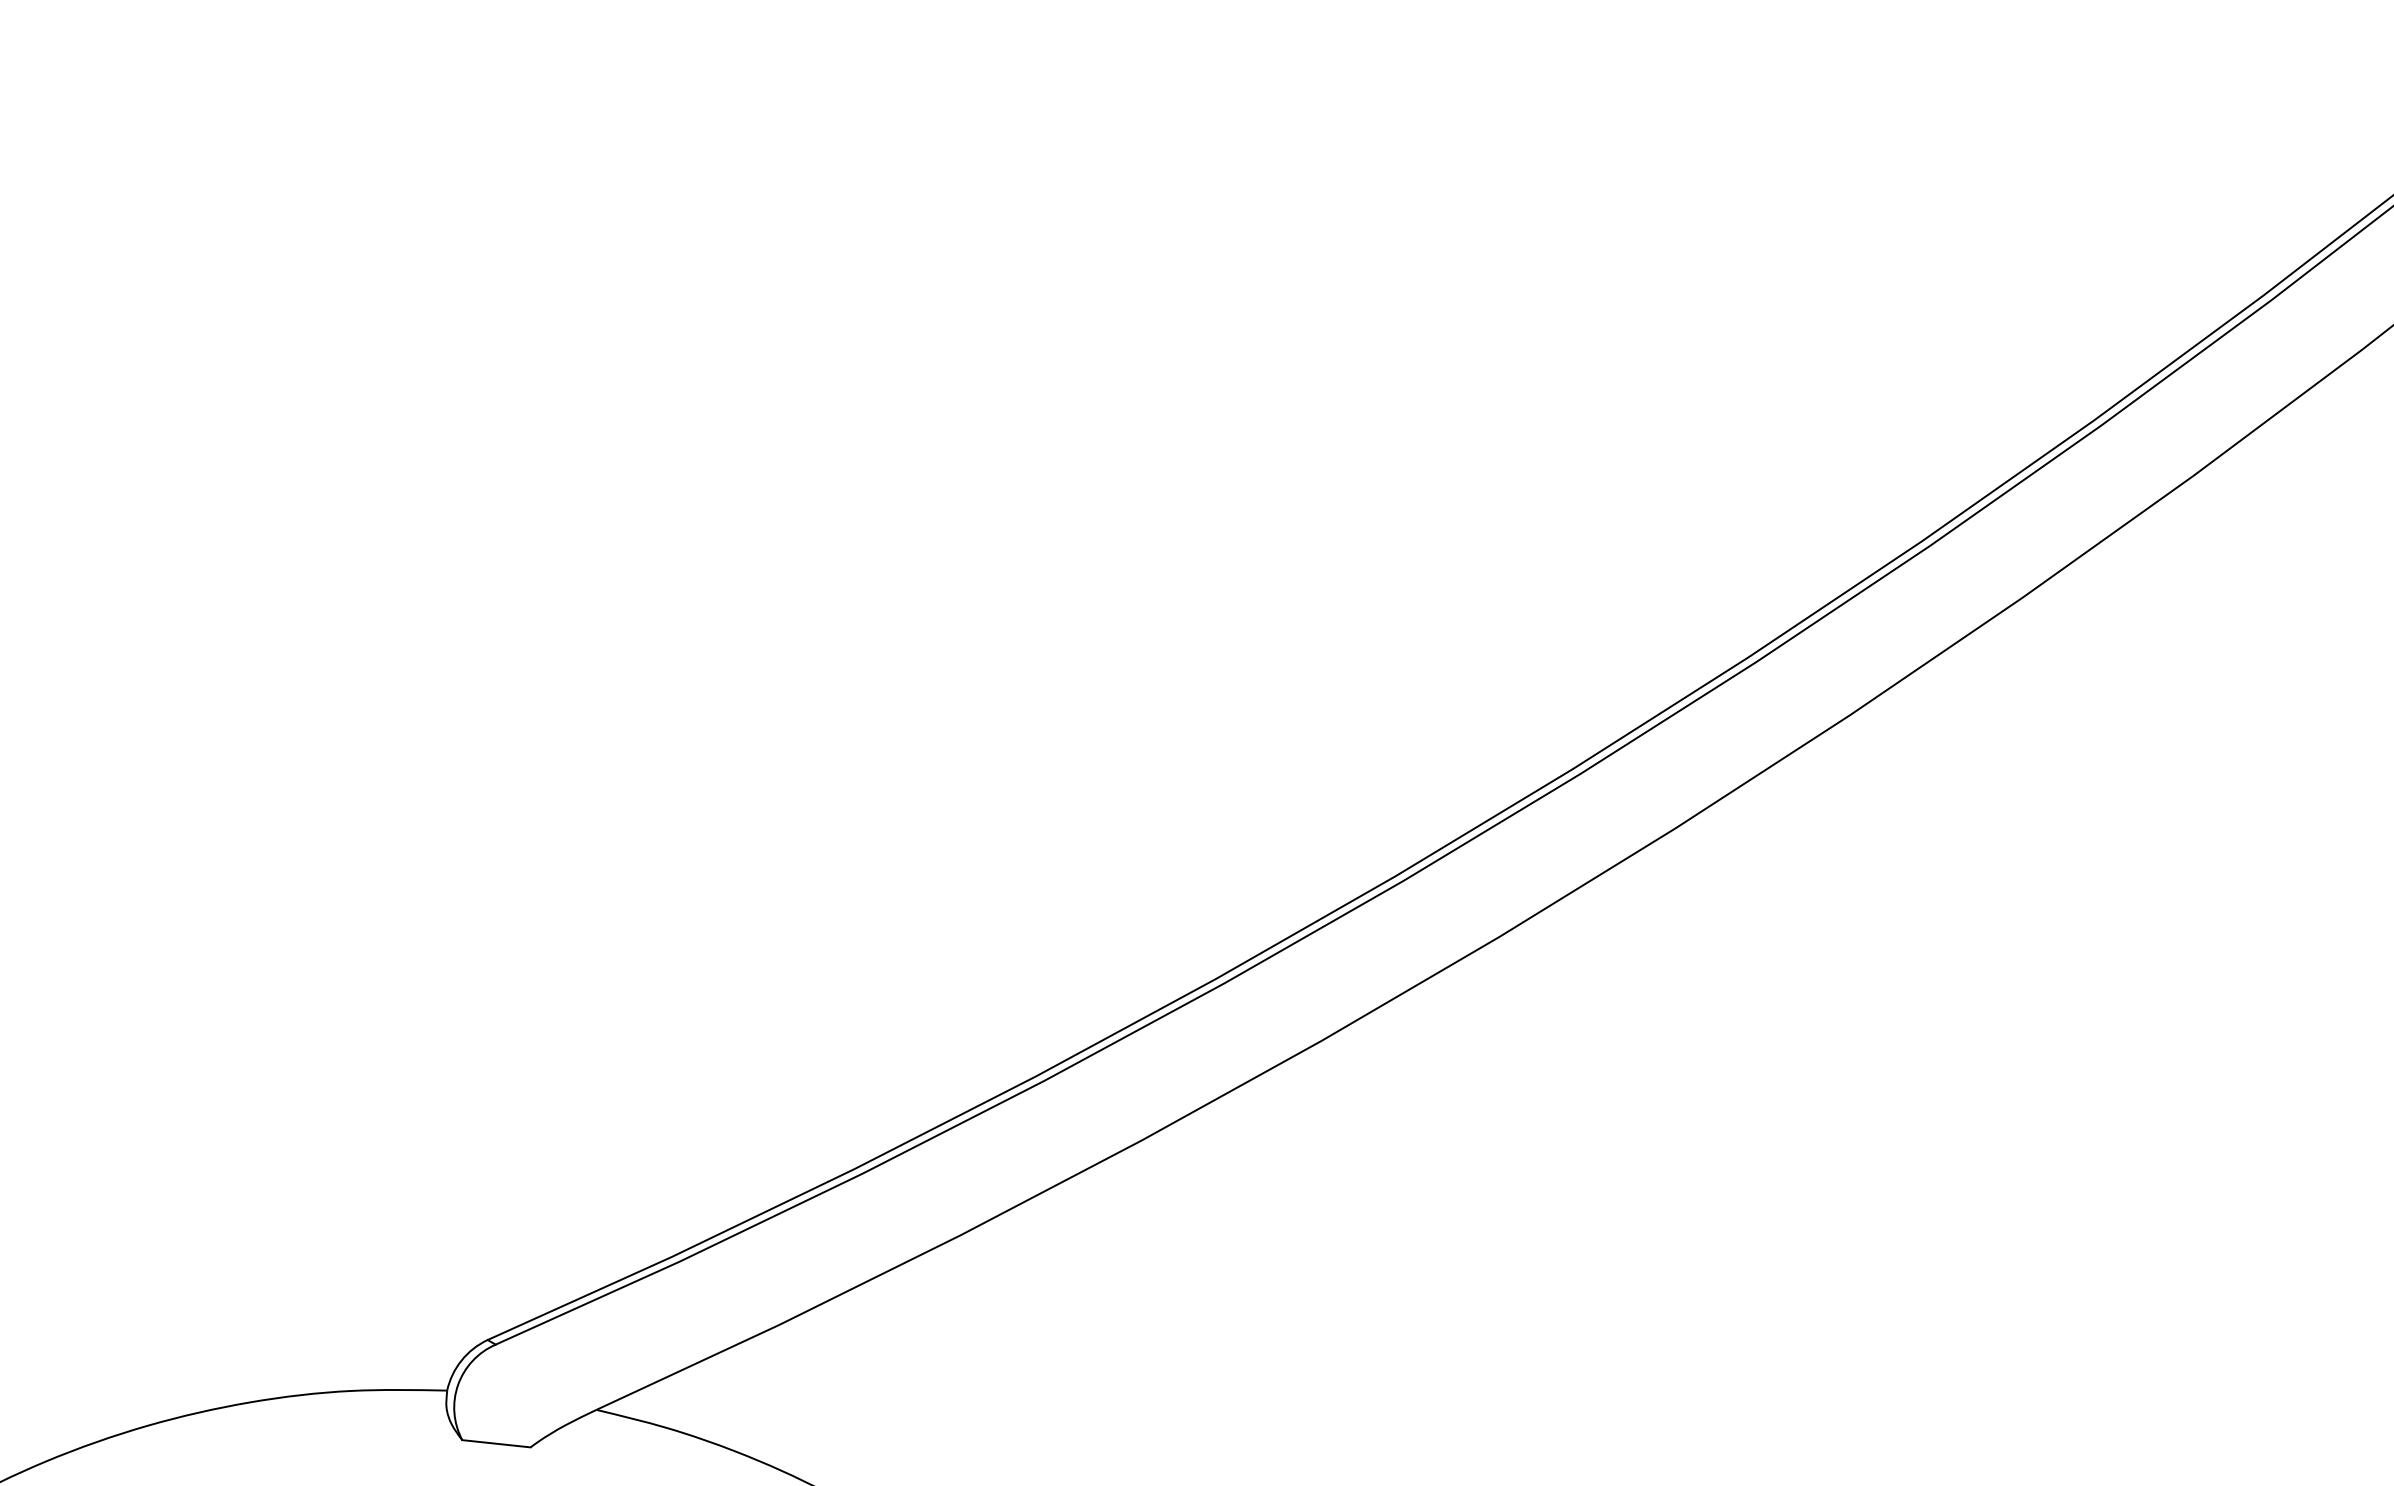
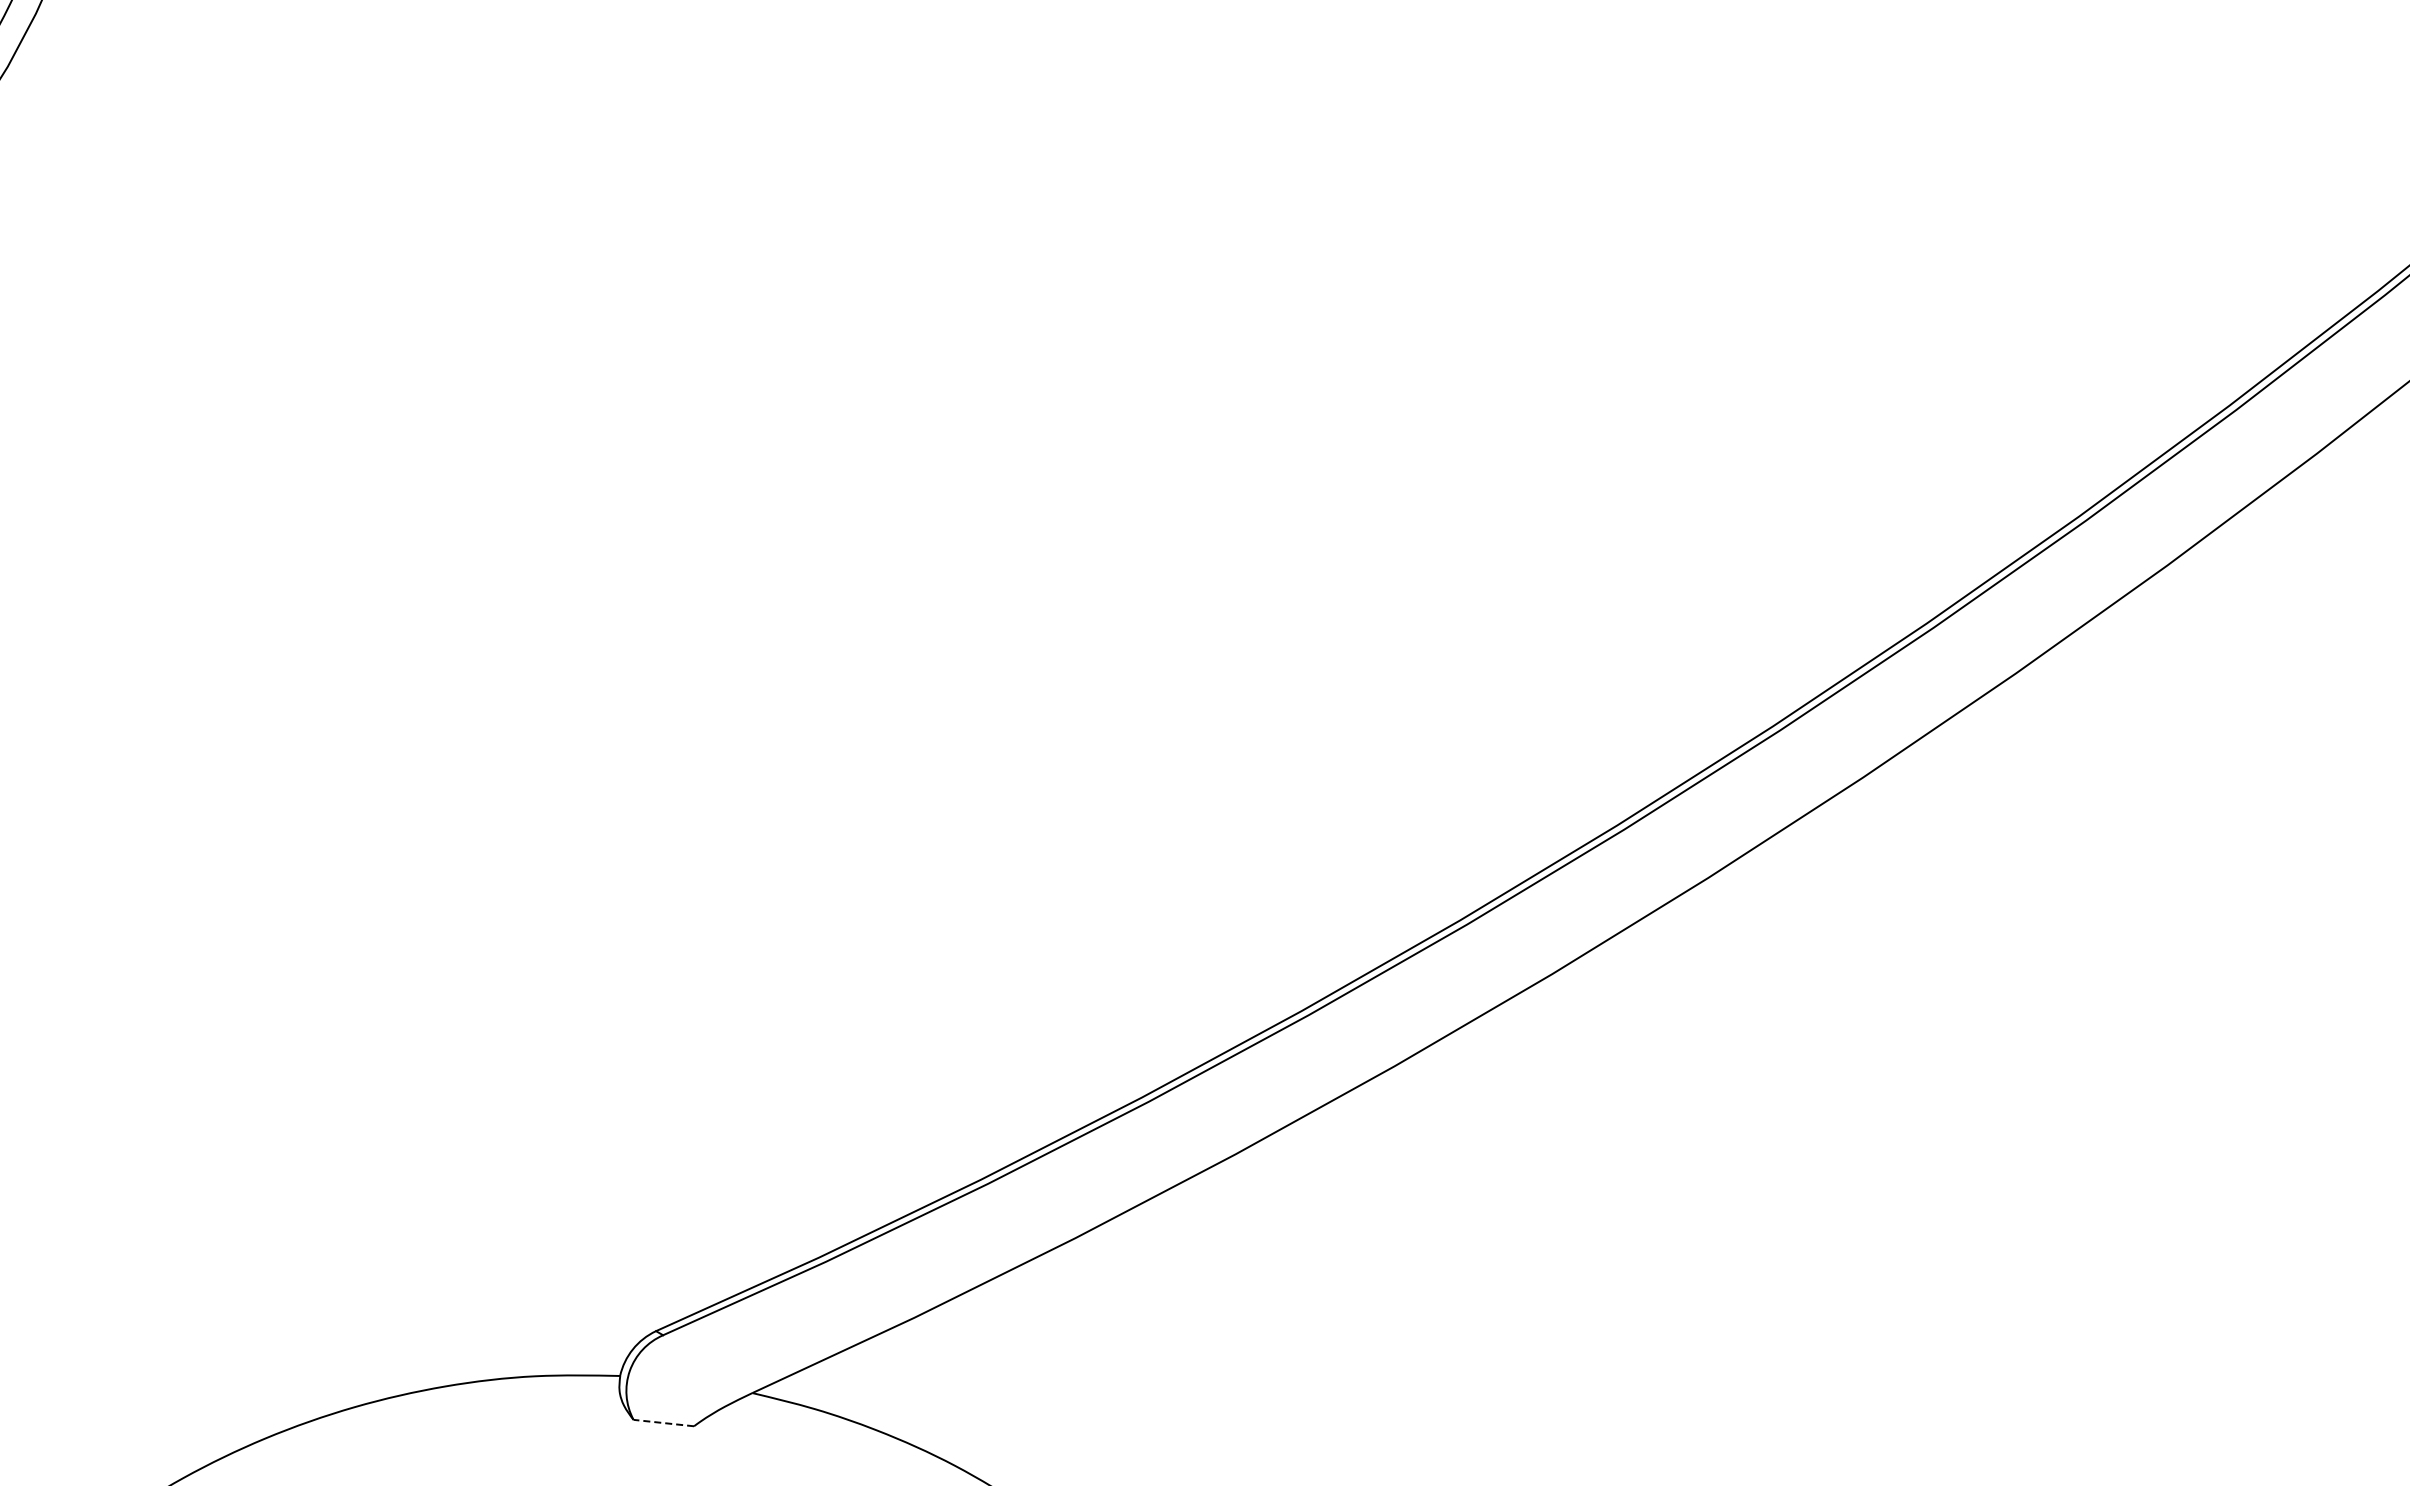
line: (496, 1444) -> (663, 1423), solid -> dashed

